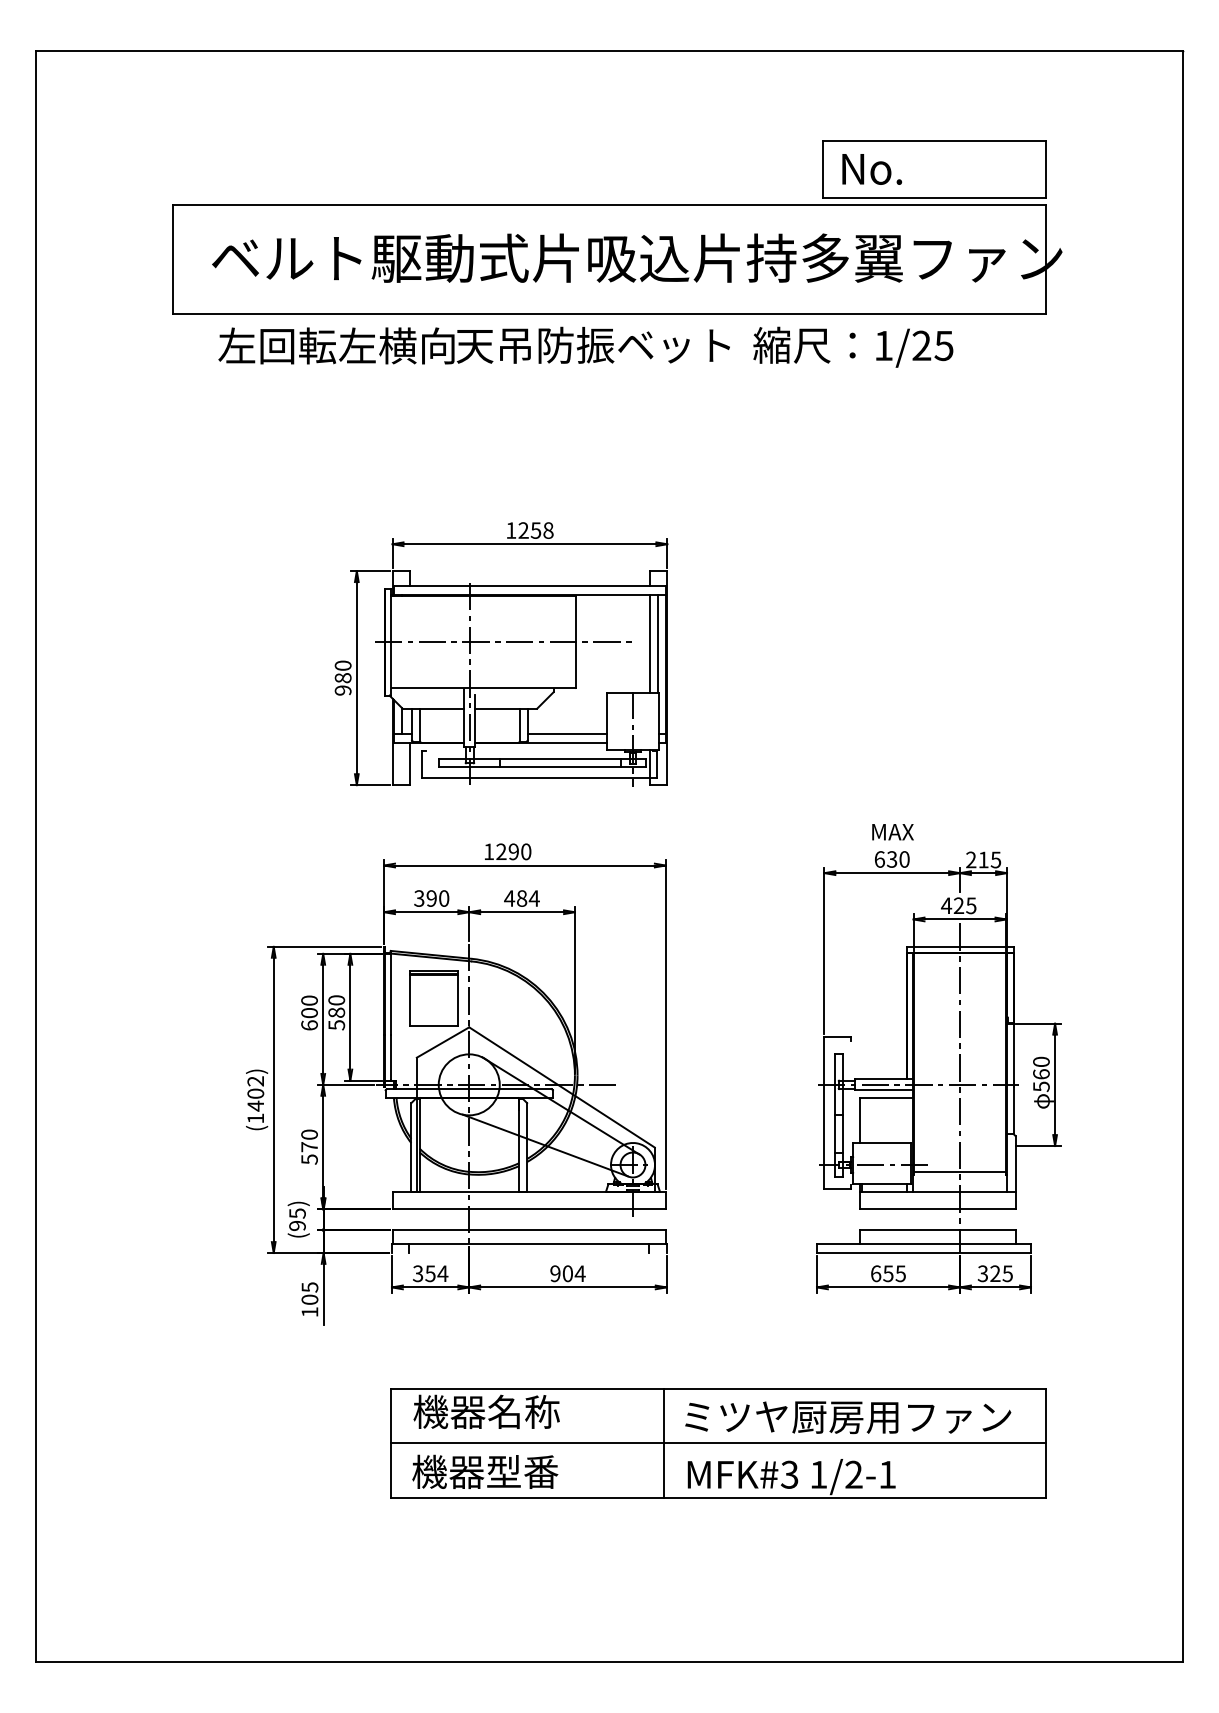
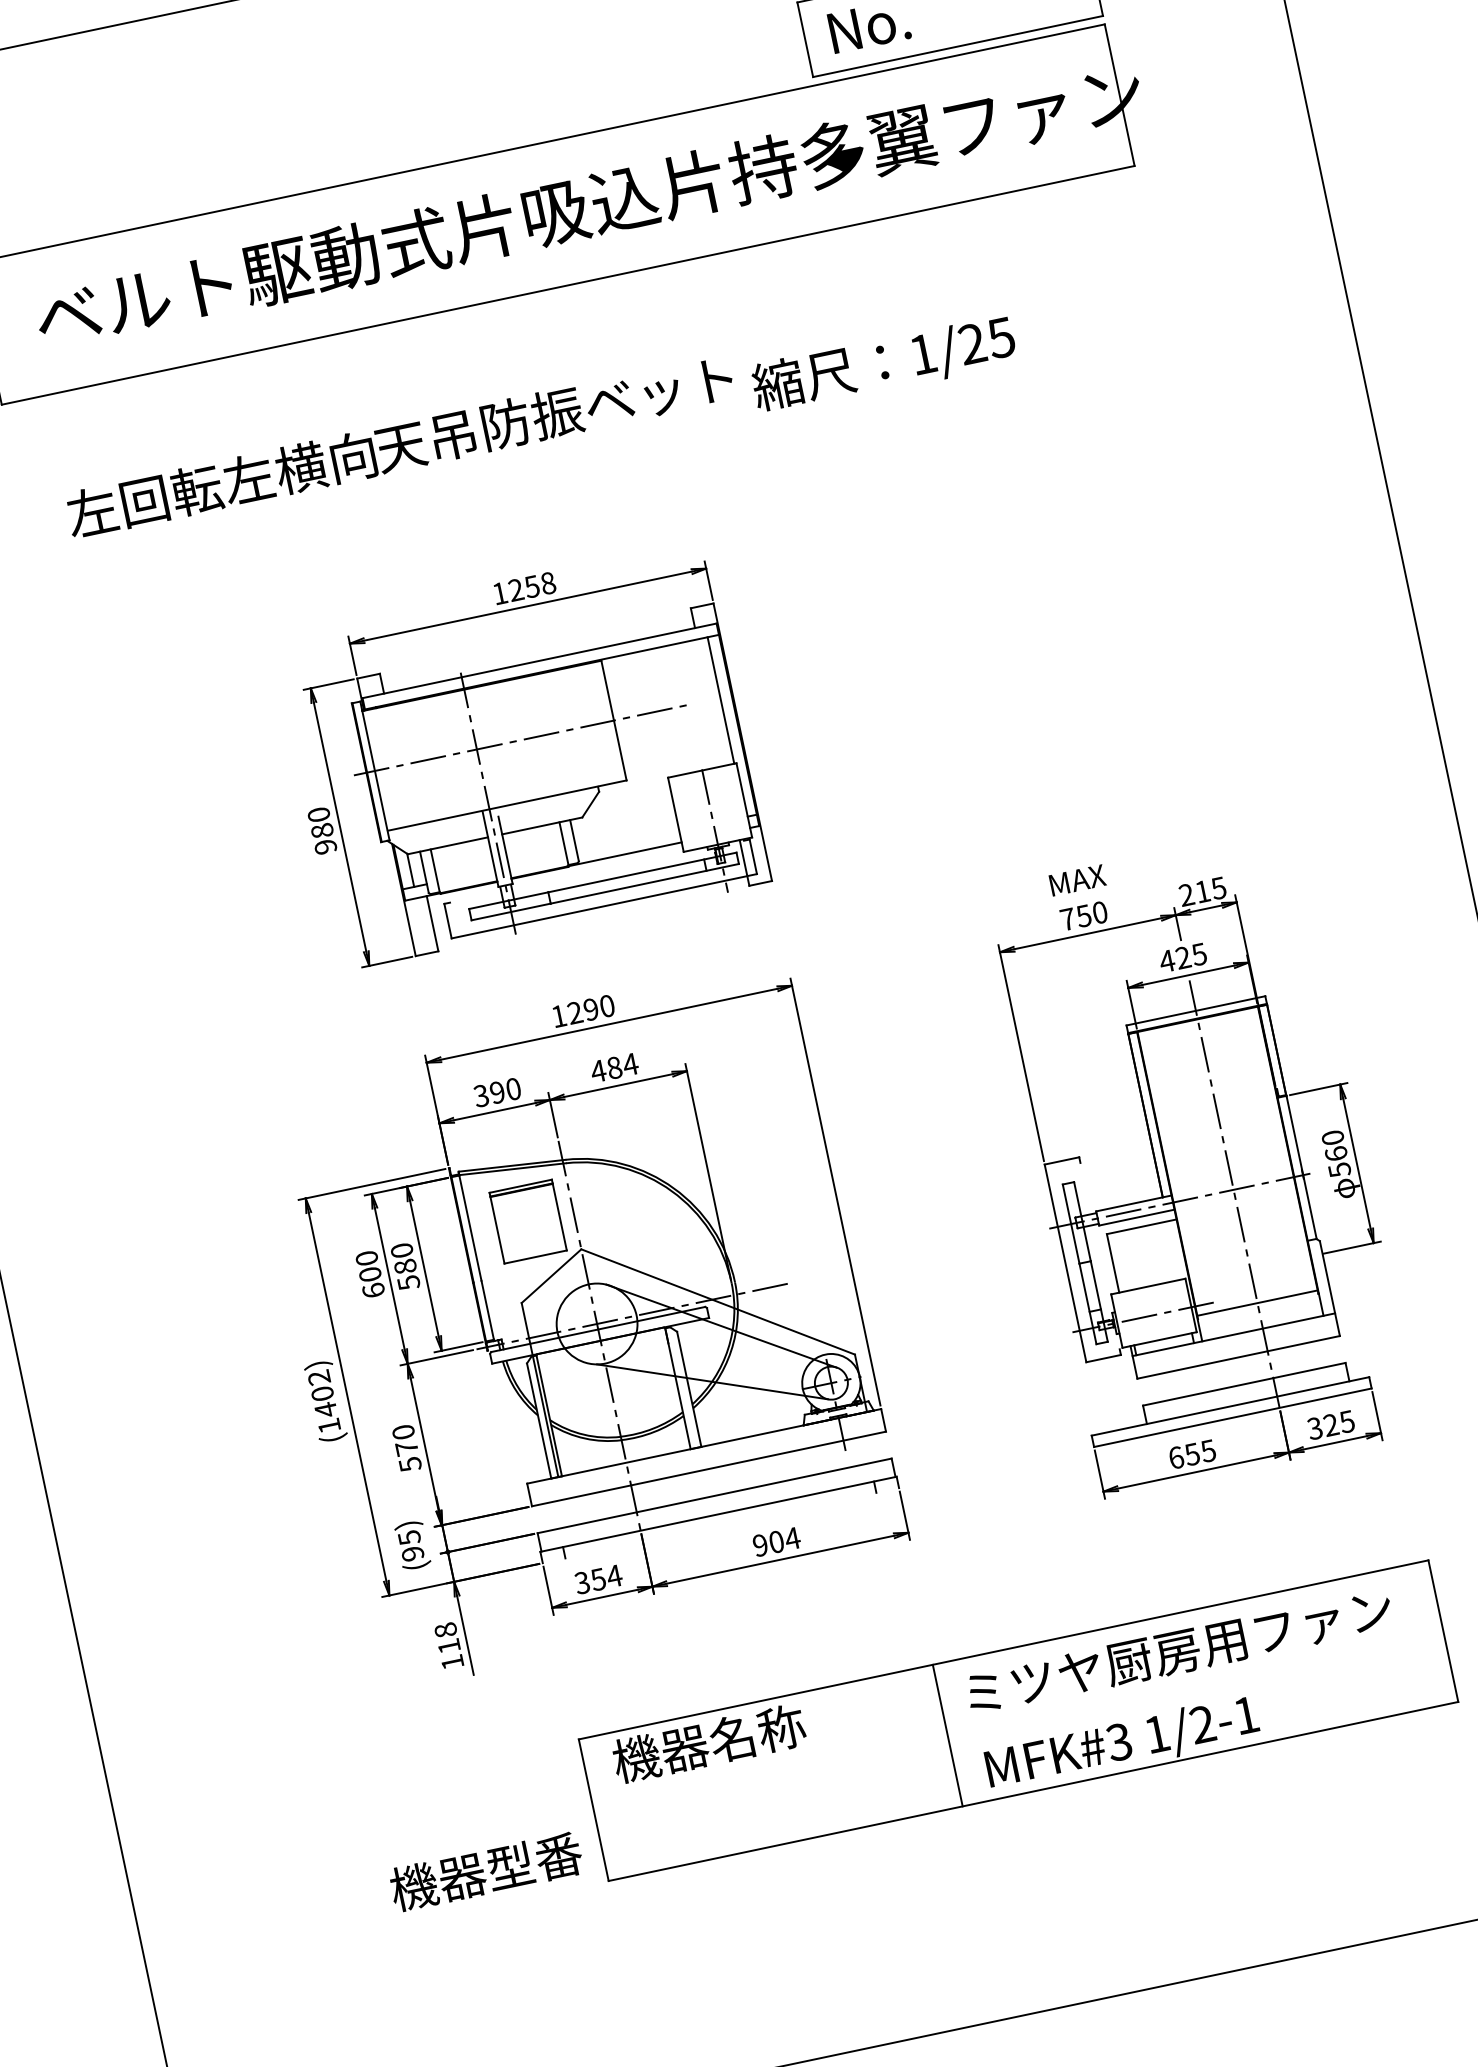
text: (473, 345) -> (398, 446), moved
text: (853, 346) -> (884, 363), moved
line: (649, 643) -> (710, 702), removed
line: (566, 733) -> (627, 841), removed
text: (885, 859) -> (1075, 917), 630 -> 750
text: (309, 1293) -> (446, 1638), 105 -> 118
line: (718, 1443) -> (1018, 1721), removed
text: (485, 1471) -> (486, 1871), moved

